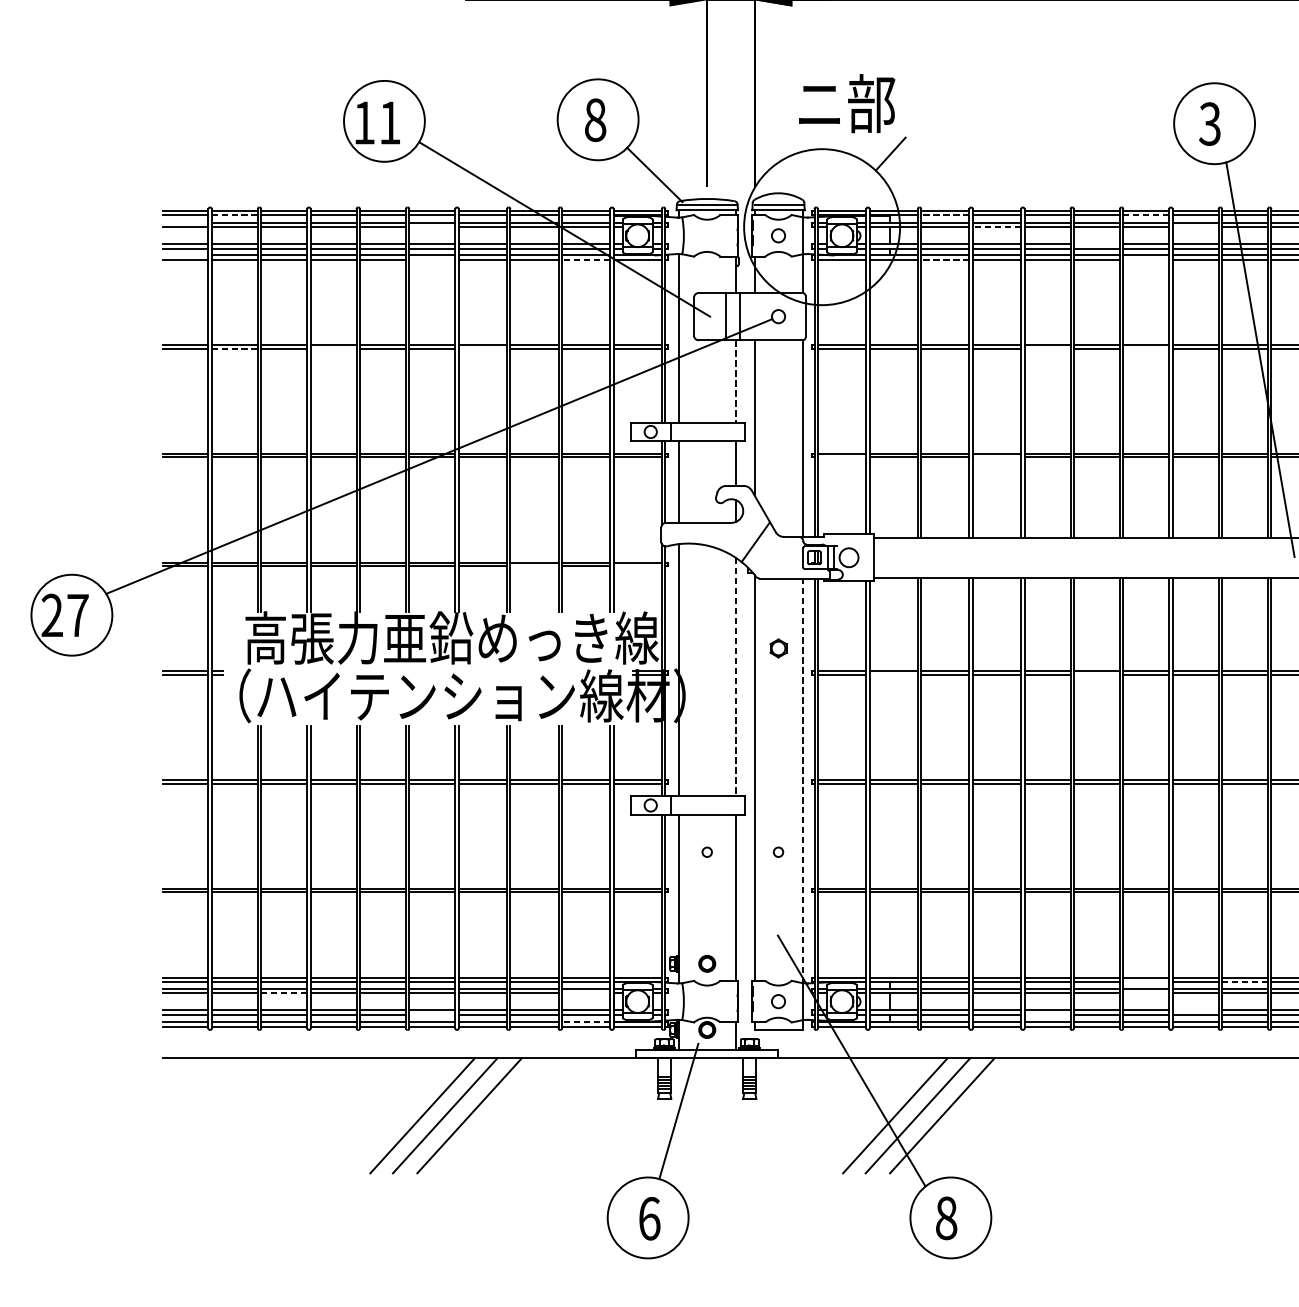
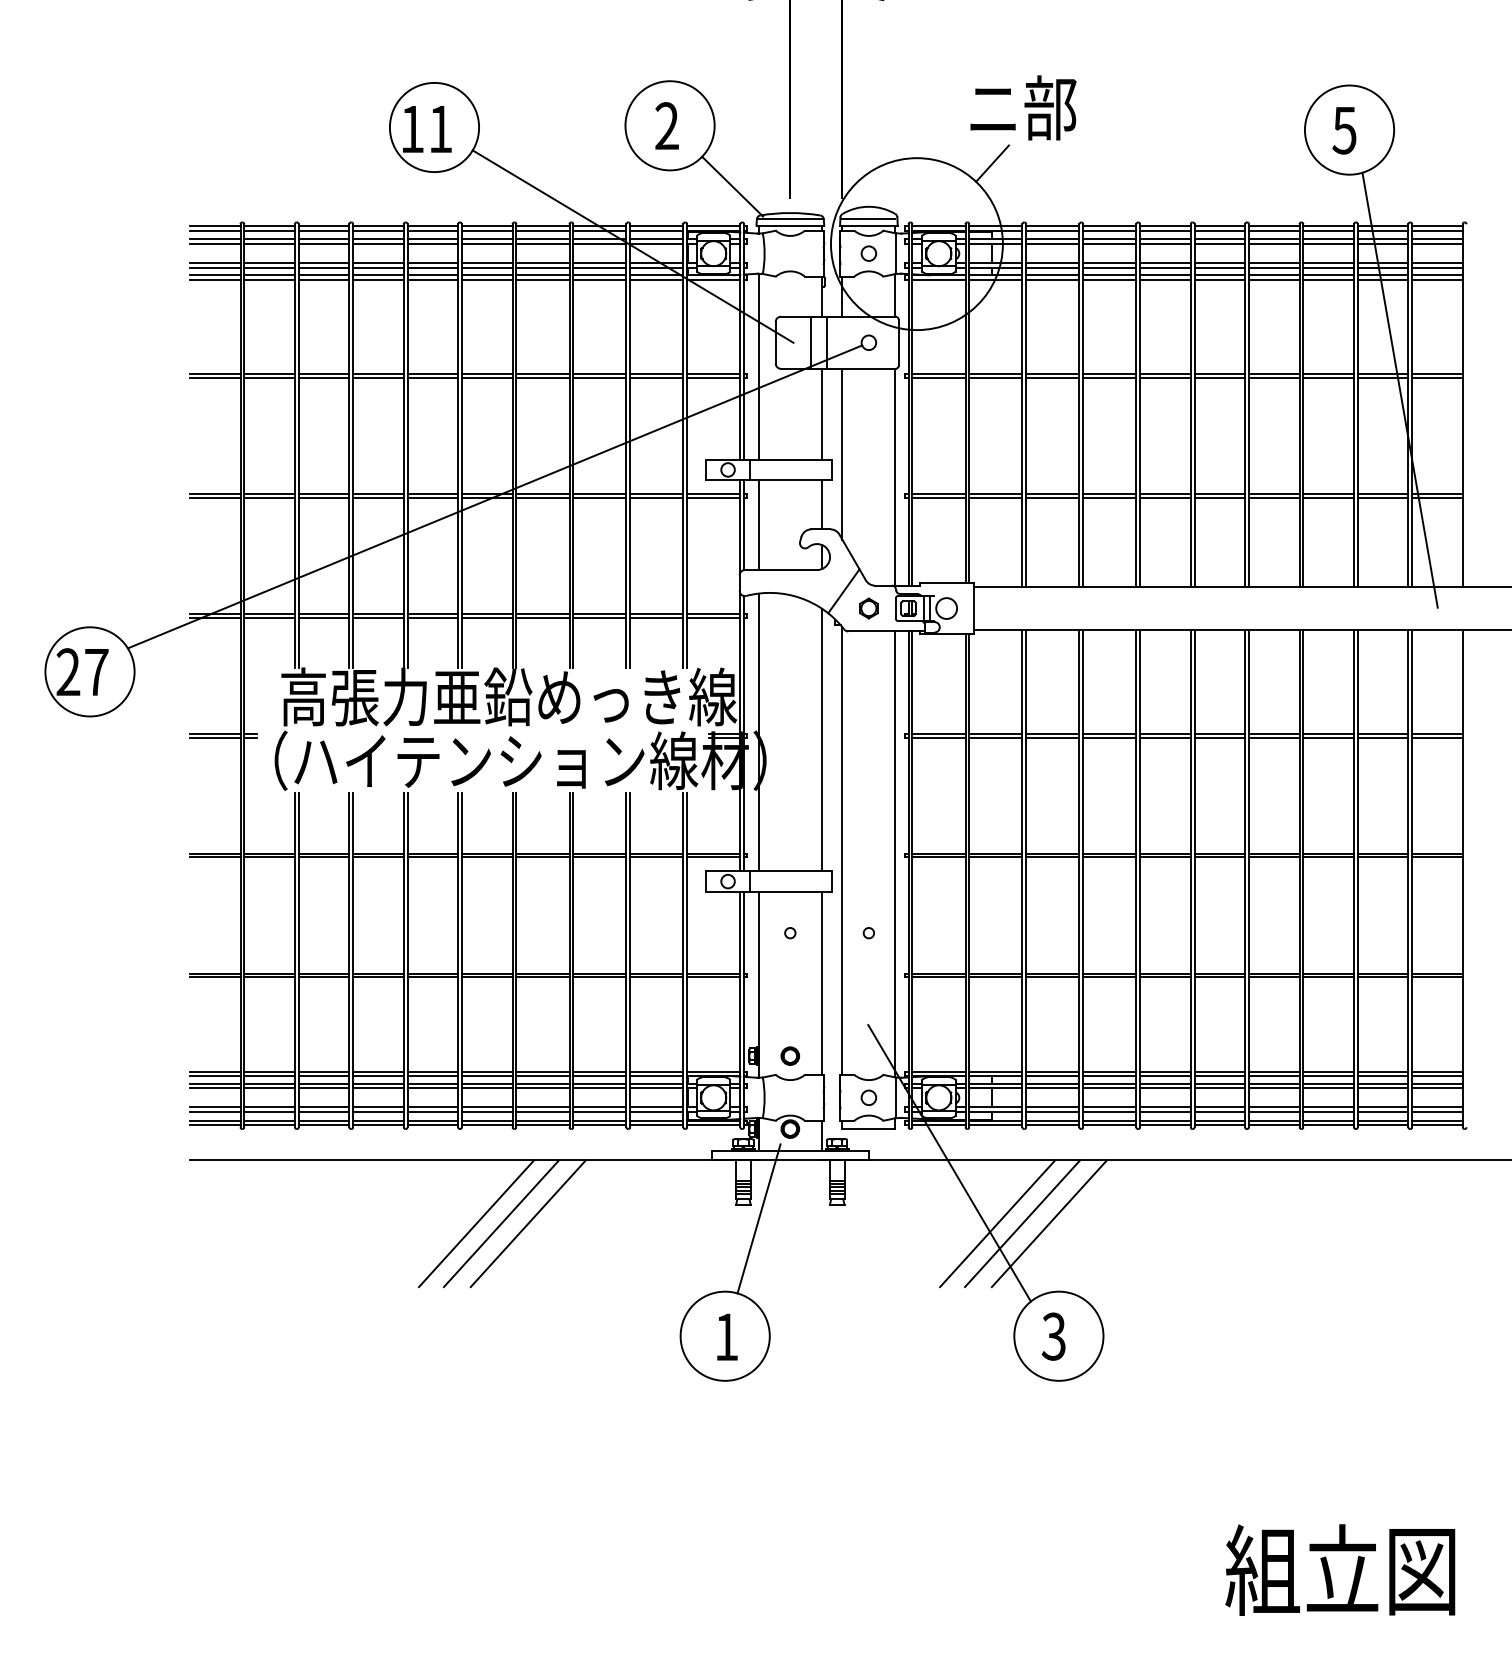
text: (847, 103) -> (1023, 107), moved
text: (595, 120) -> (667, 126), 8 -> 2
text: (1209, 124) -> (1344, 130), 3 -> 5
line: (234, 214) -> (269, 230), dashed -> solid
line: (945, 214) -> (1052, 230), dashed -> solid
line: (1145, 214) -> (1273, 230), dashed -> solid
line: (184, 222) -> (214, 239), added
line: (431, 227) -> (486, 244), added
line: (996, 227) -> (1109, 244), dashed -> solid
line: (1195, 227) -> (1328, 244), added
line: (1096, 244) -> (1219, 263), added
line: (184, 255) -> (214, 275), added
line: (431, 259) -> (486, 279), added
line: (585, 259) -> (656, 279), dashed -> solid
line: (945, 259) -> (1052, 279), dashed -> solid
line: (1145, 259) -> (1273, 279), added
line: (234, 349) -> (269, 378), dashed -> solid
line: (333, 349) -> (378, 378), added
line: (482, 349) -> (542, 378), added
line: (1047, 349) -> (1165, 378), added
line: (1145, 349) -> (1273, 378), added
line: (735, 381) -> (821, 414), dashed -> solid
line: (841, 457) -> (938, 497), added
line: (996, 457) -> (1109, 497), added
line: (534, 565) -> (599, 617), added
line: (637, 565) -> (713, 617), added
part: (778, 648) -> (868, 608), moved
line: (893, 674) -> (995, 737), added
line: (1096, 674) -> (1219, 737), added
line: (735, 677) -> (821, 740), dashed -> solid
line: (802, 780) -> (895, 854), dashed -> solid
line: (1145, 982) -> (1273, 1076), added
line: (1244, 982) -> (1382, 1076), dashed -> solid
line: (283, 993) -> (323, 1088), dashed -> solid
line: (585, 993) -> (656, 1088), added
line: (1145, 993) -> (1273, 1088), added
line: (1195, 1010) -> (1328, 1107), added
line: (431, 1014) -> (486, 1112), added
line: (1047, 1014) -> (1165, 1112), added
line: (585, 1022) -> (656, 1120), dashed -> solid
text: (945, 1218) -> (1053, 1336), 8 -> 3
text: (649, 1219) -> (726, 1337), 6 -> 1

